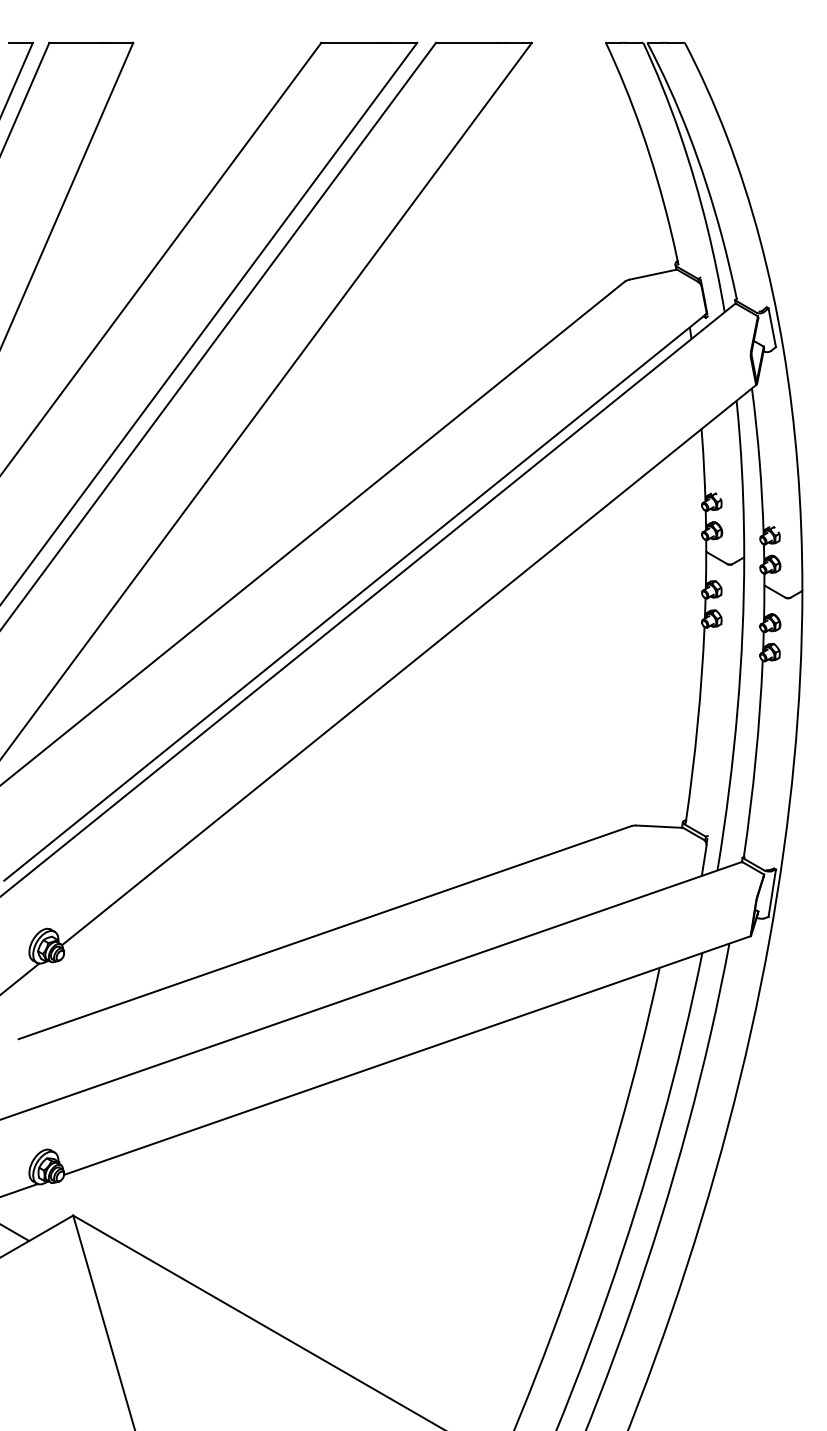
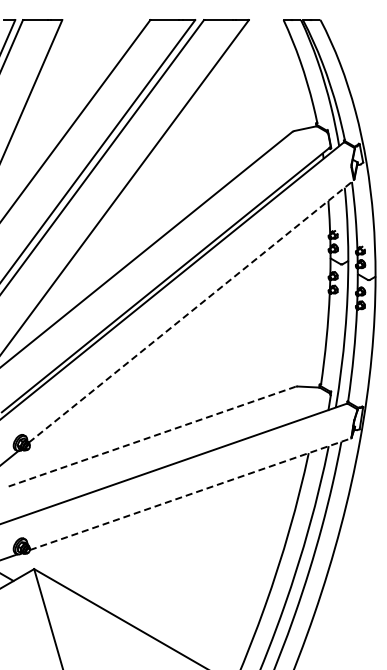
line: (409, 665) -> (191, 311), solid -> dashed
line: (325, 932) -> (152, 436), solid -> dashed
line: (409, 1056) -> (191, 494), solid -> dashed

